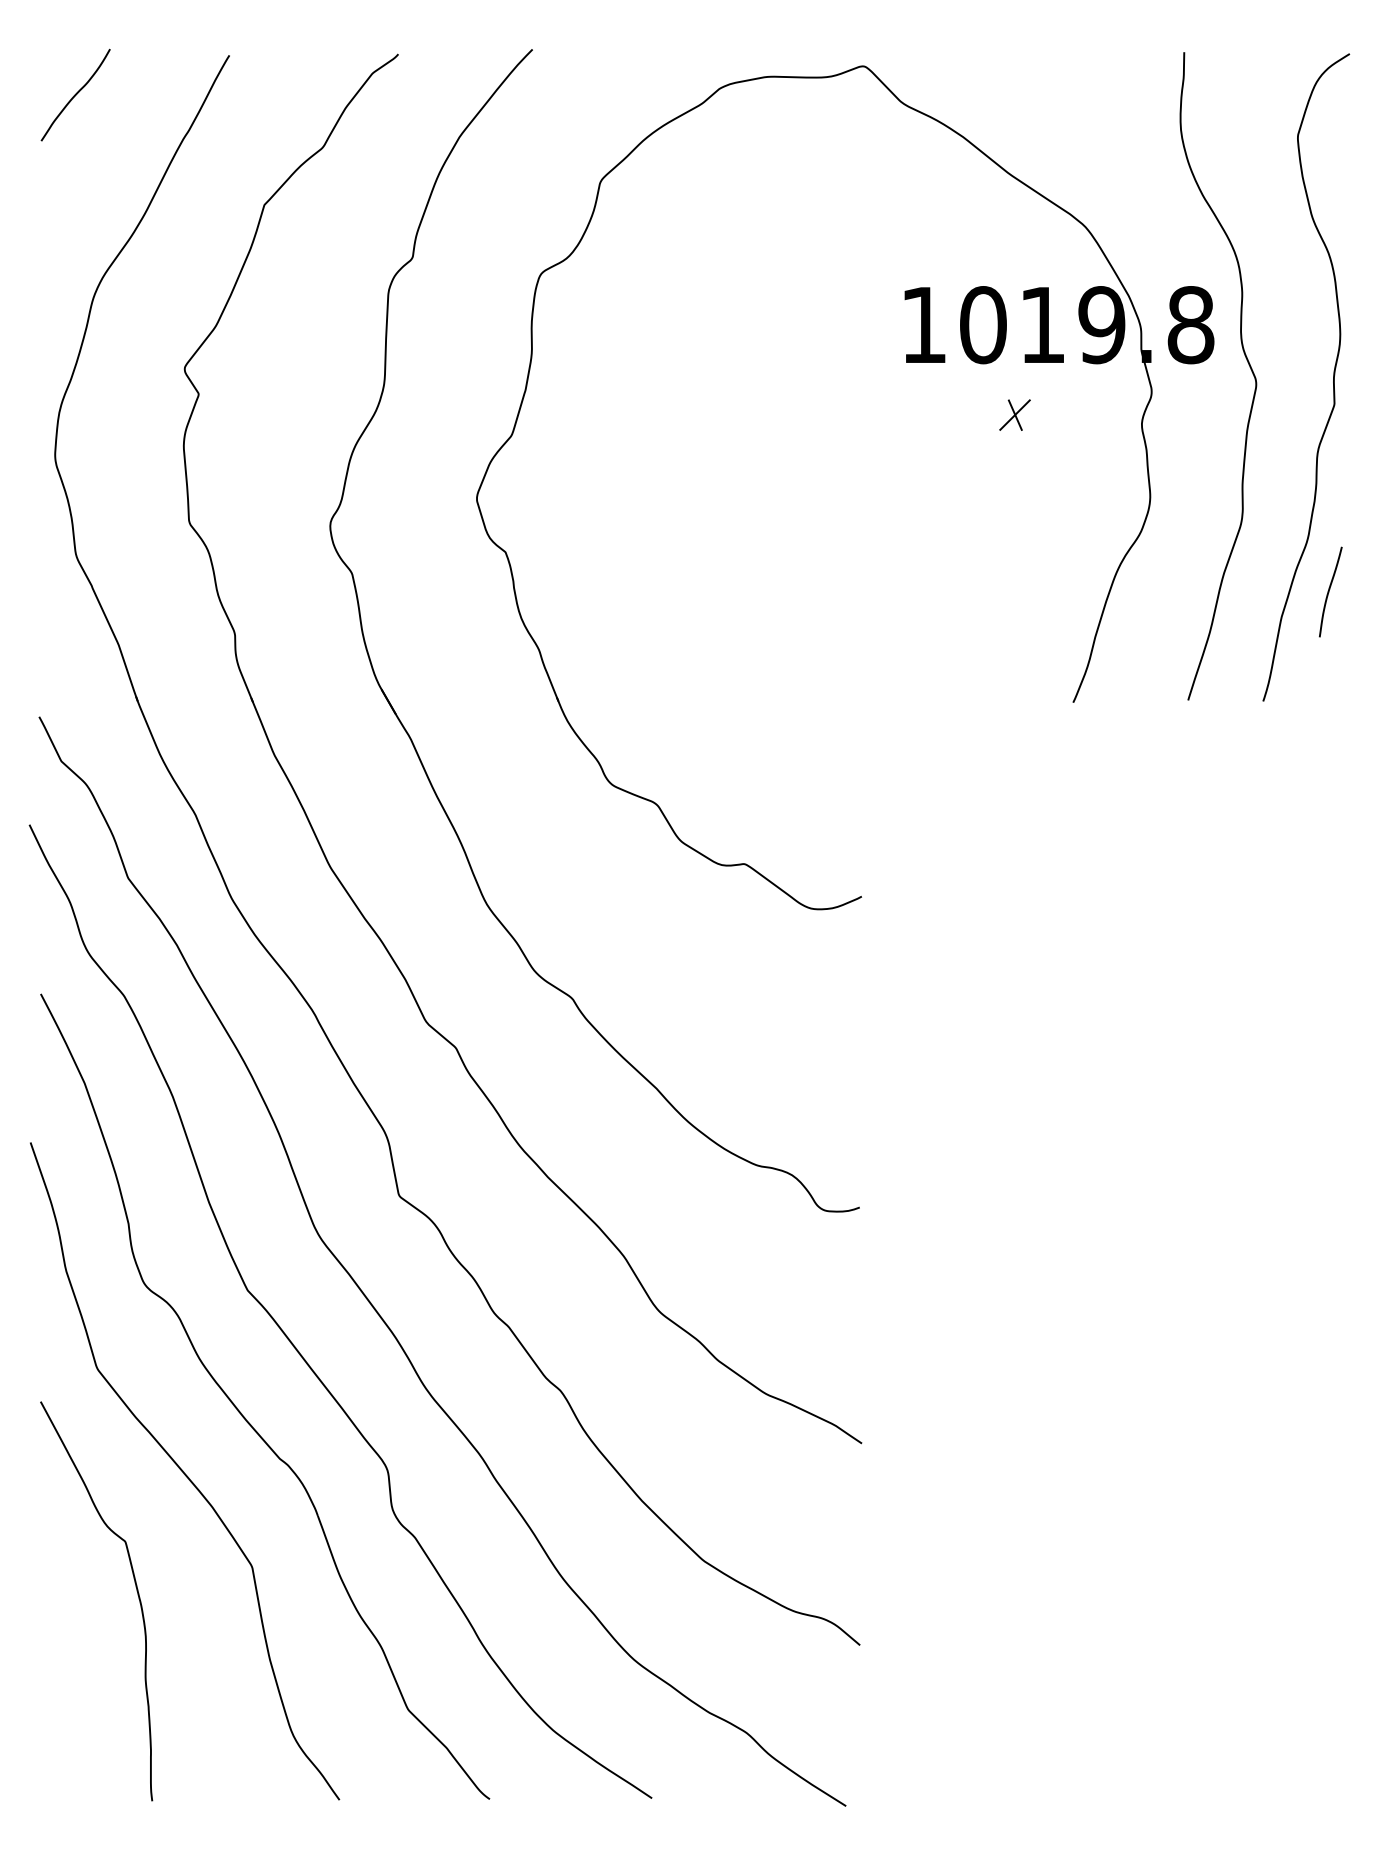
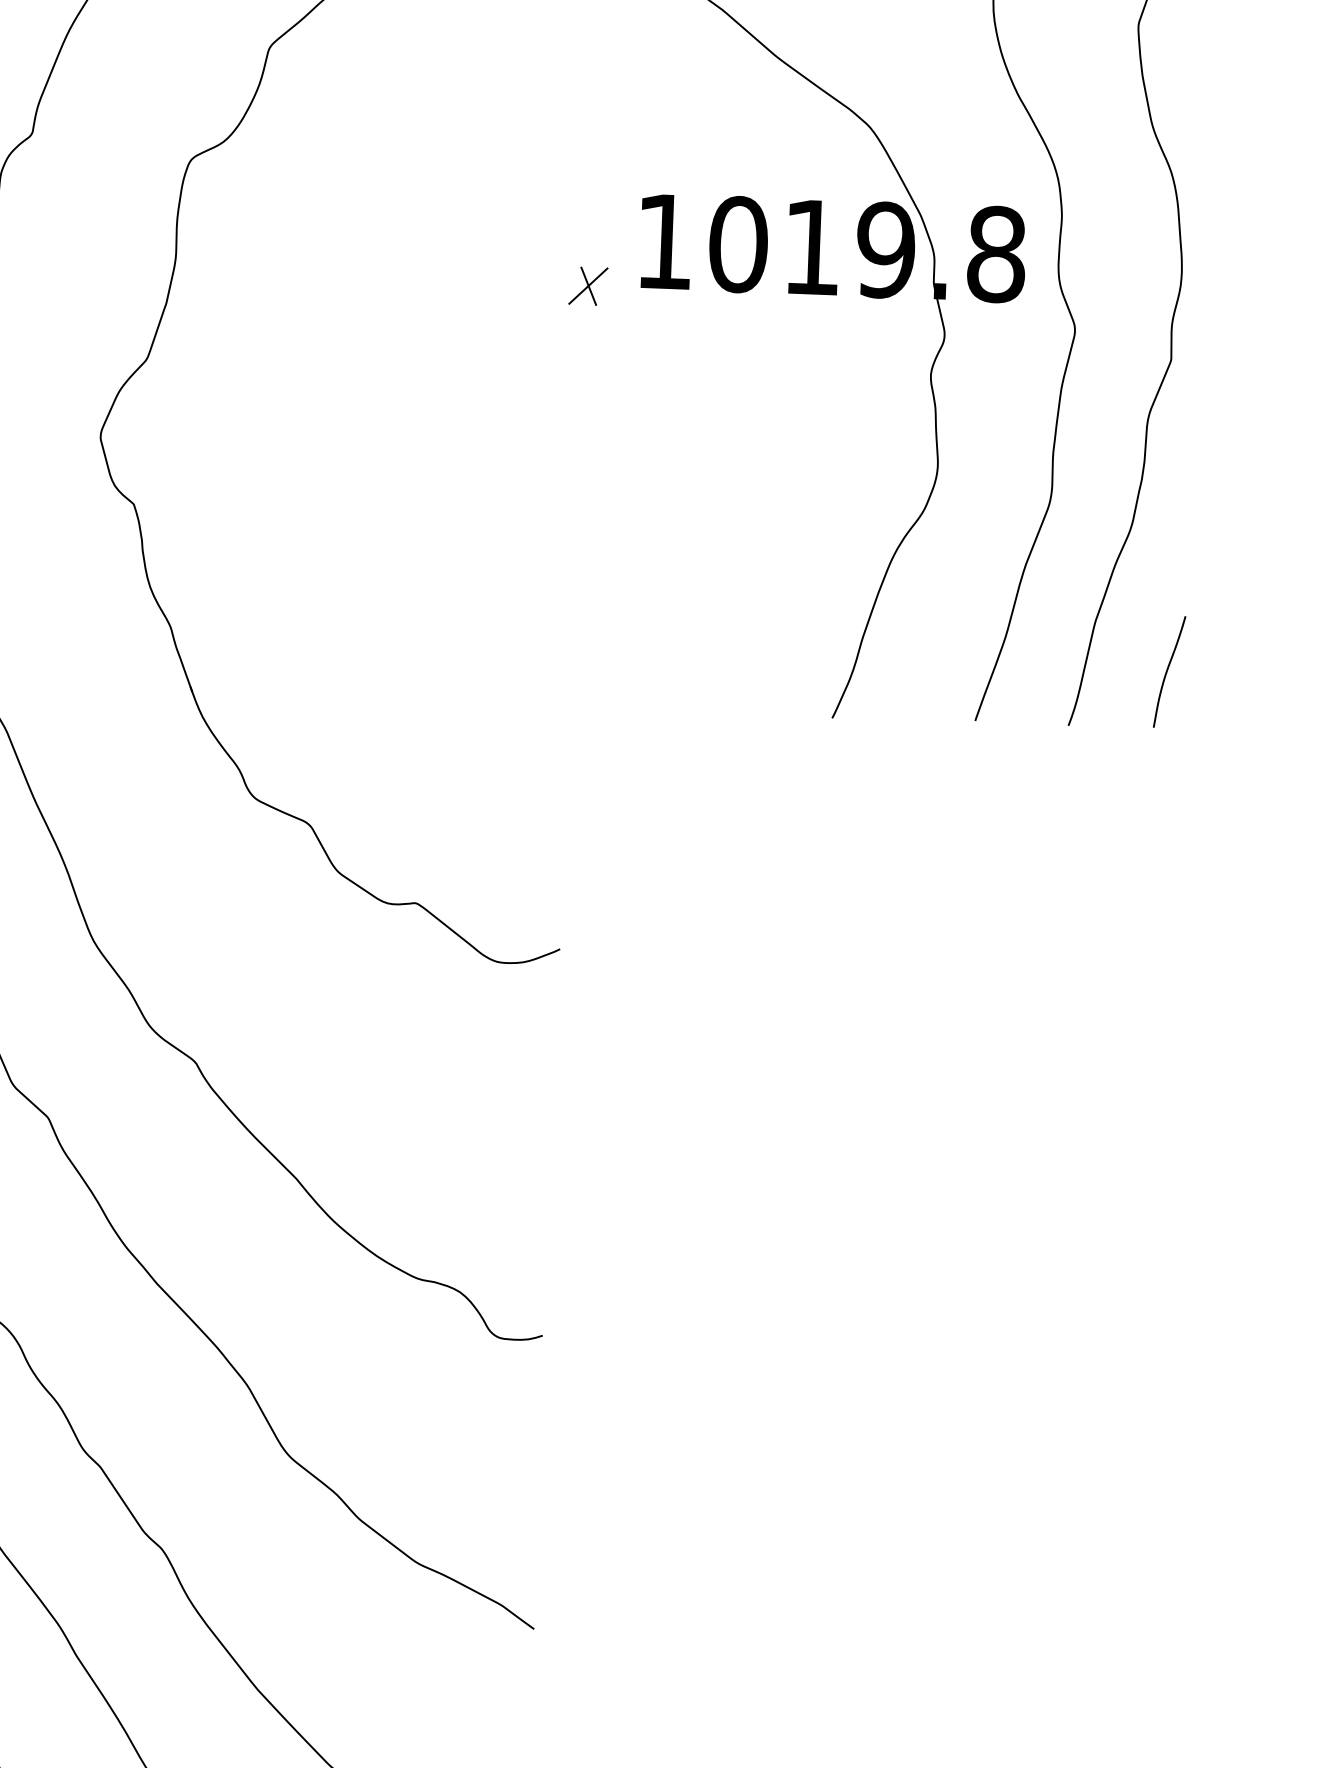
part: (1014, 414) -> (587, 285), moved
curve: (1329, 591) -> (1168, 671), moved

